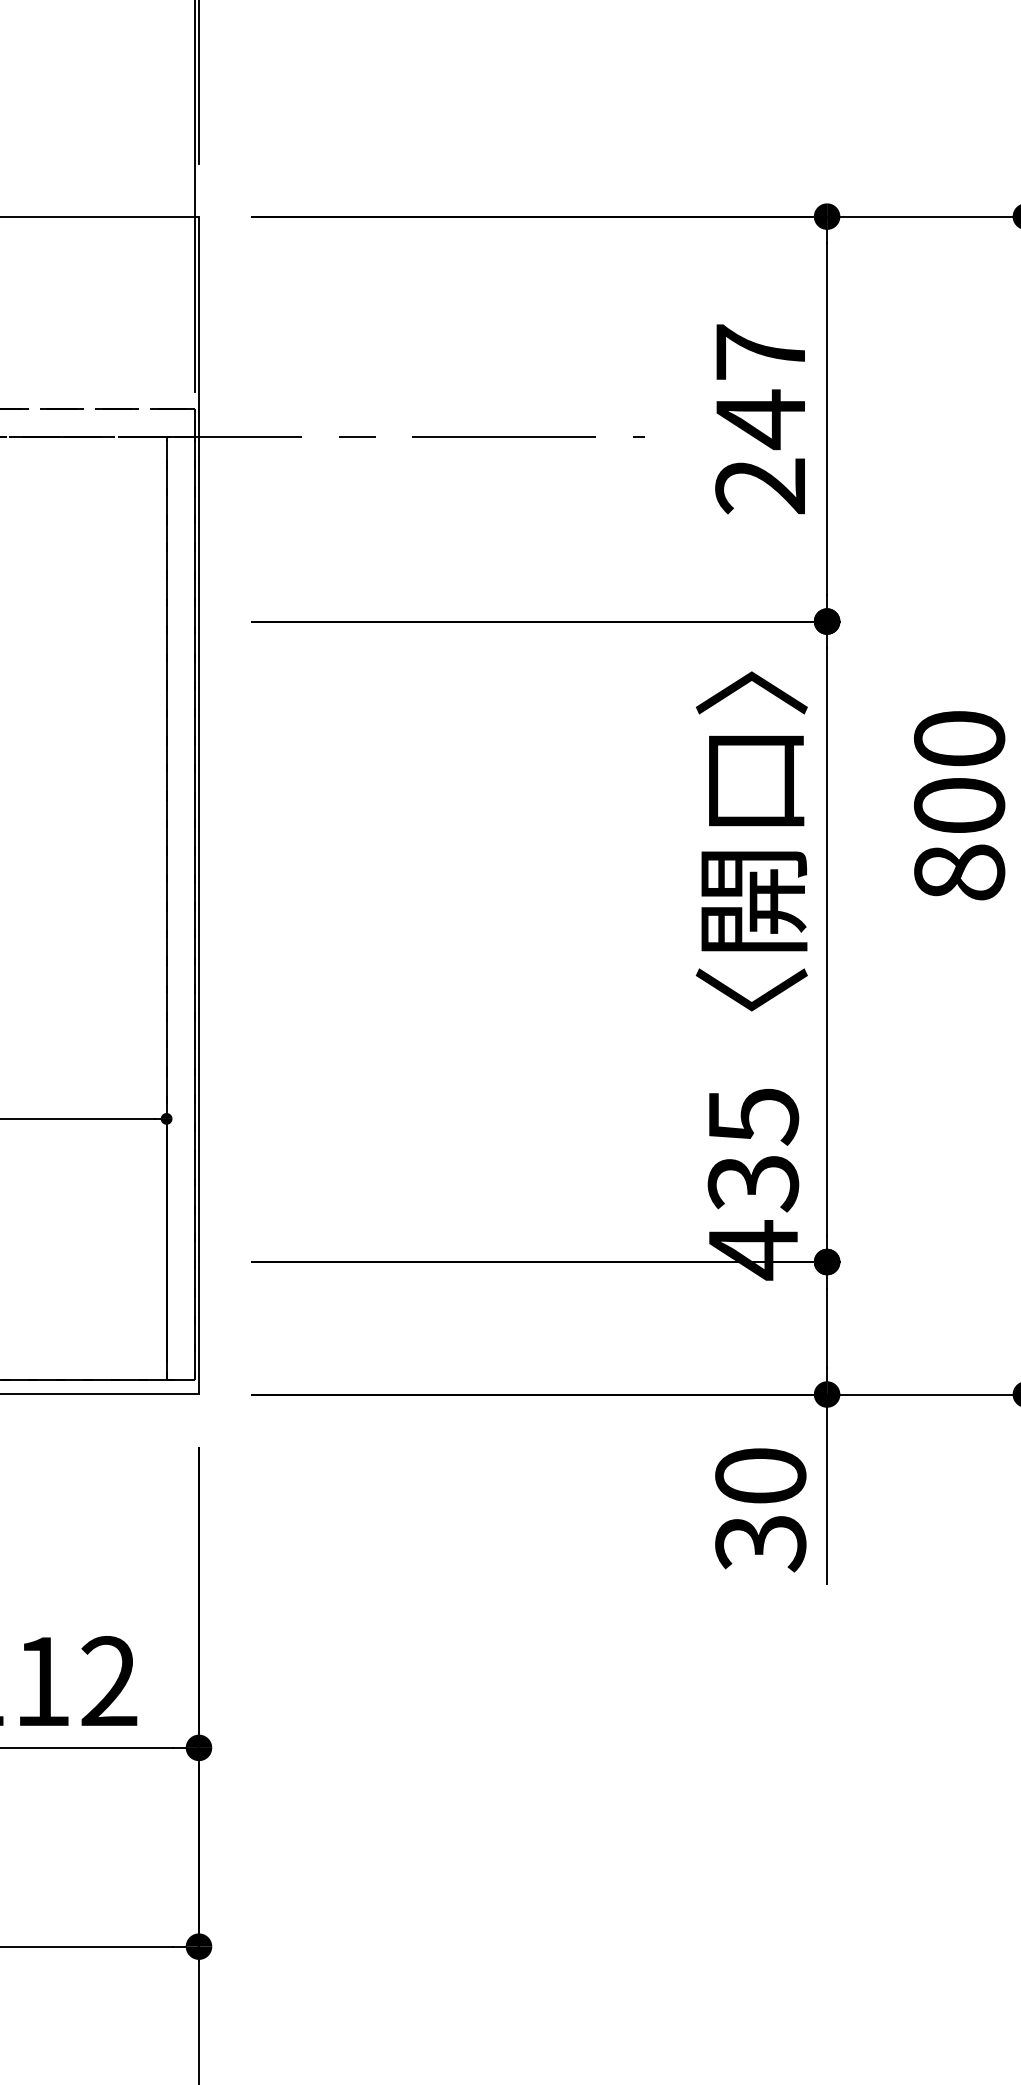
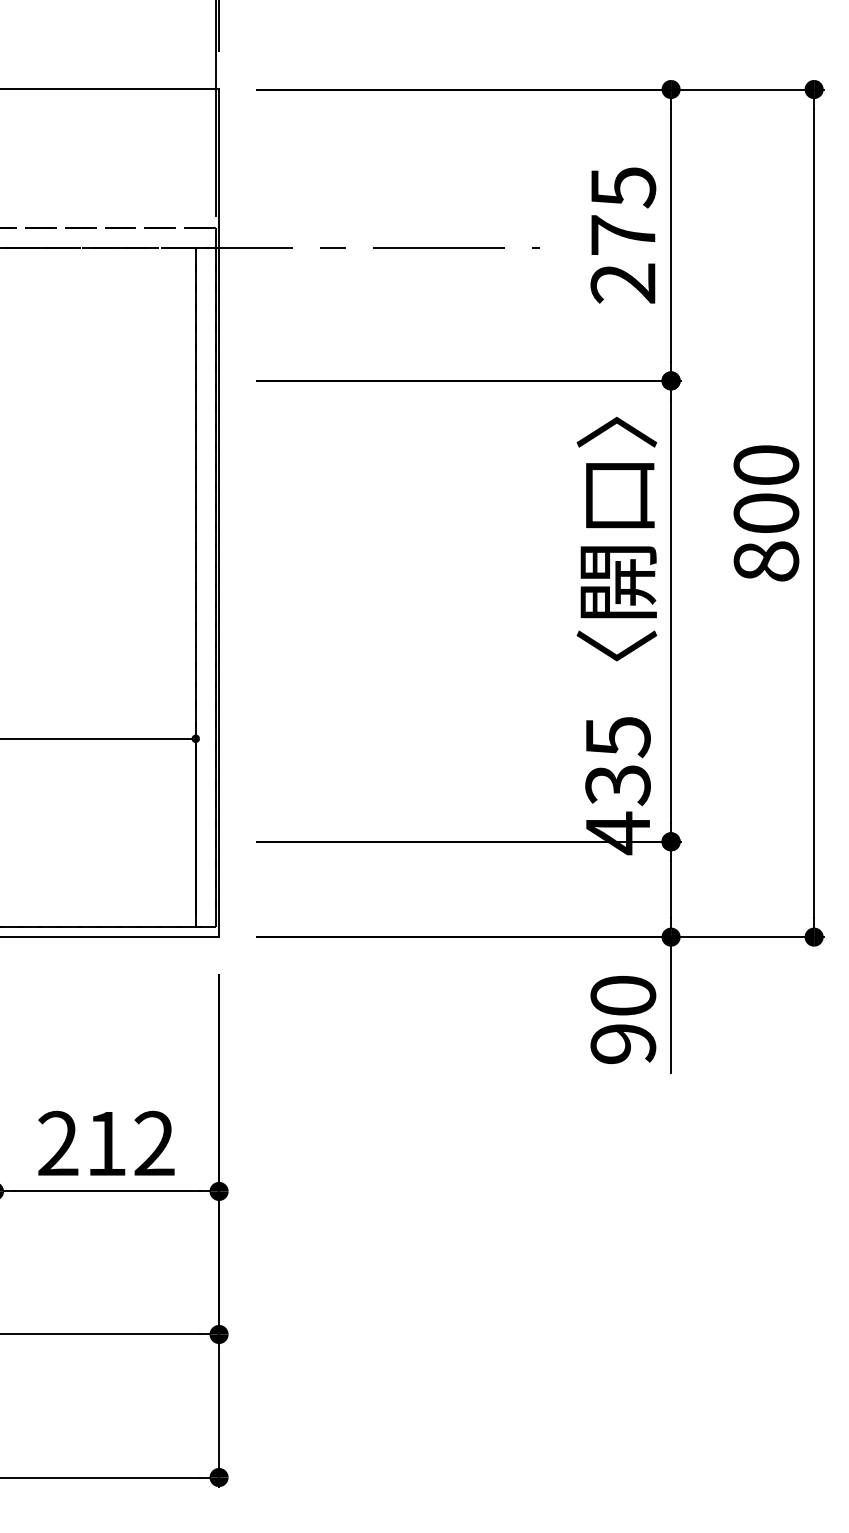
text: (760, 387) -> (623, 212), 247 -> 275
text: (760, 1543) -> (623, 1044), 30 -> 90

